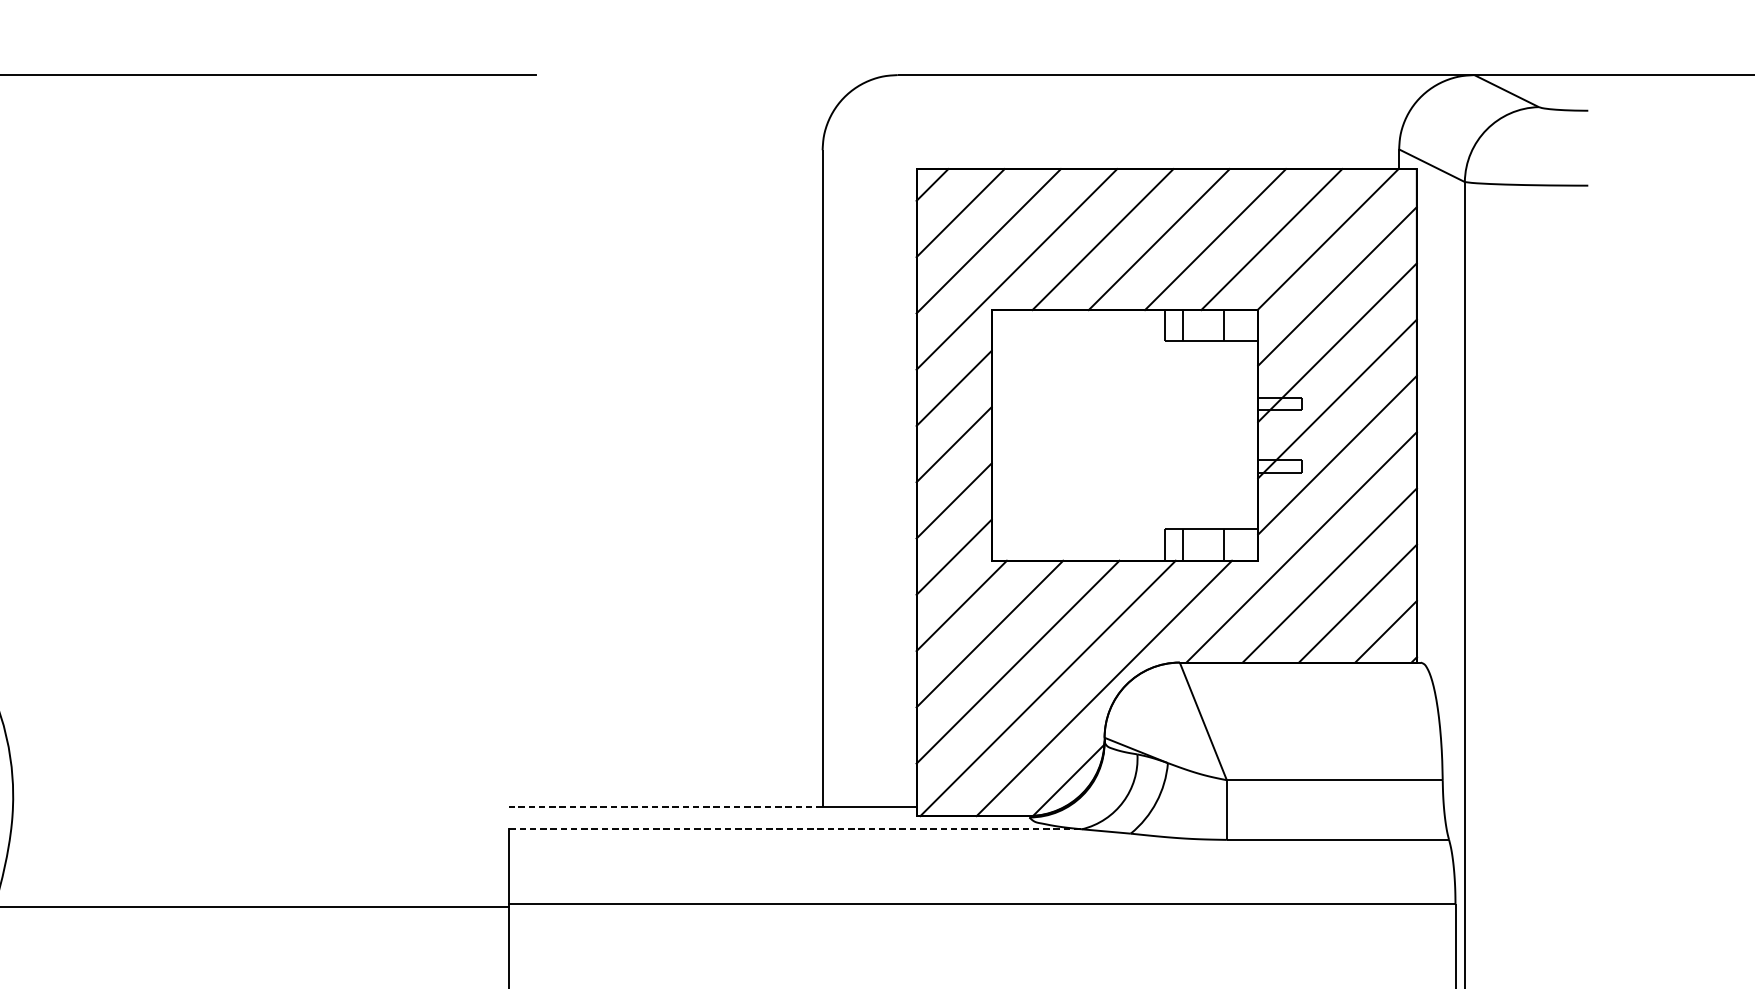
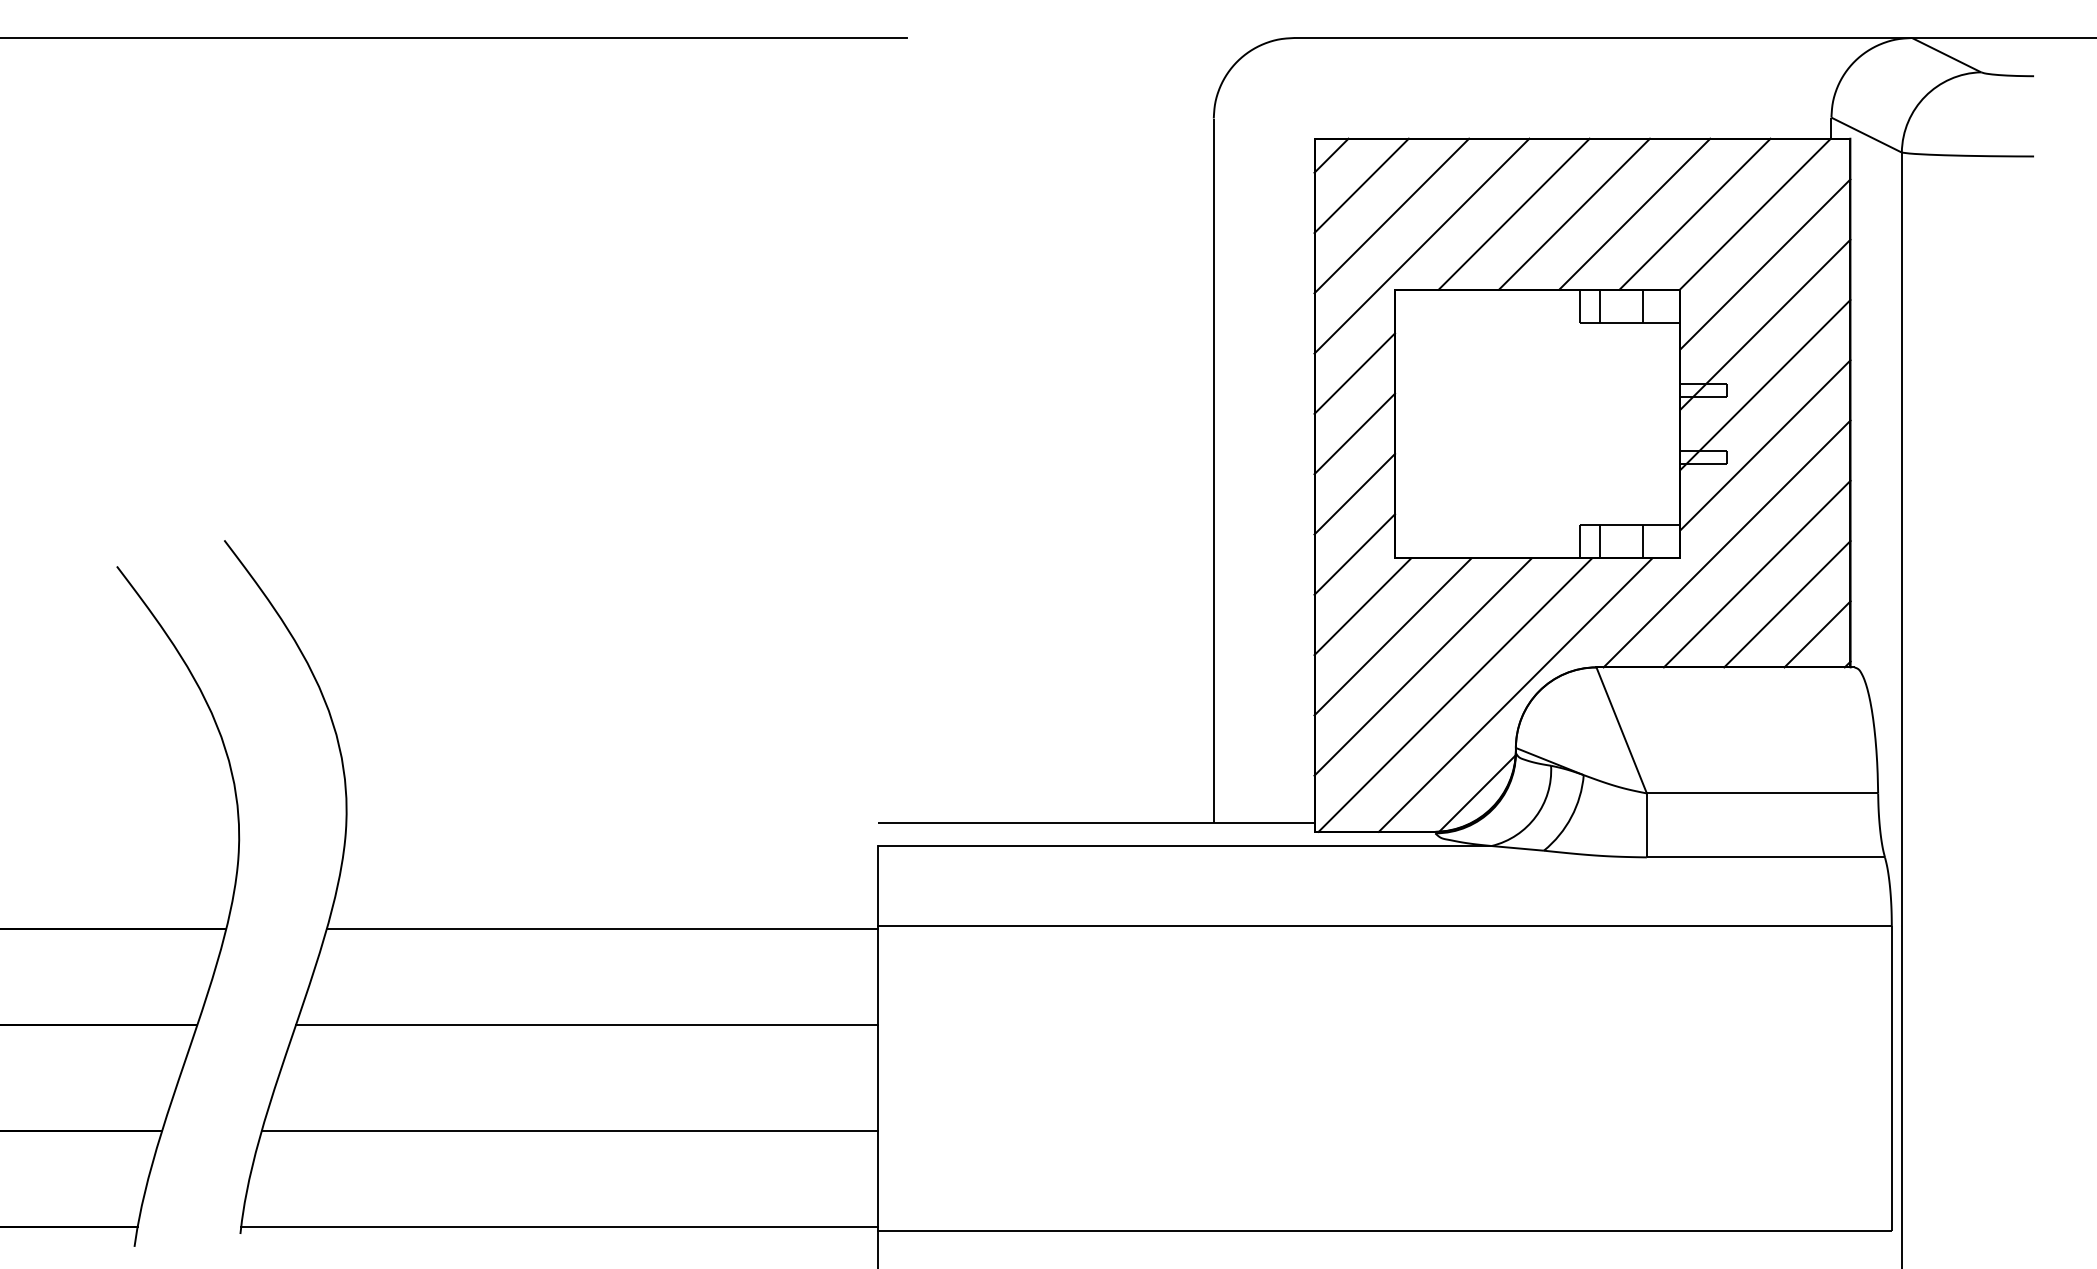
line: (665, 807) -> (1045, 822), dashed -> solid
line: (795, 829) -> (1184, 846), dashed -> solid

